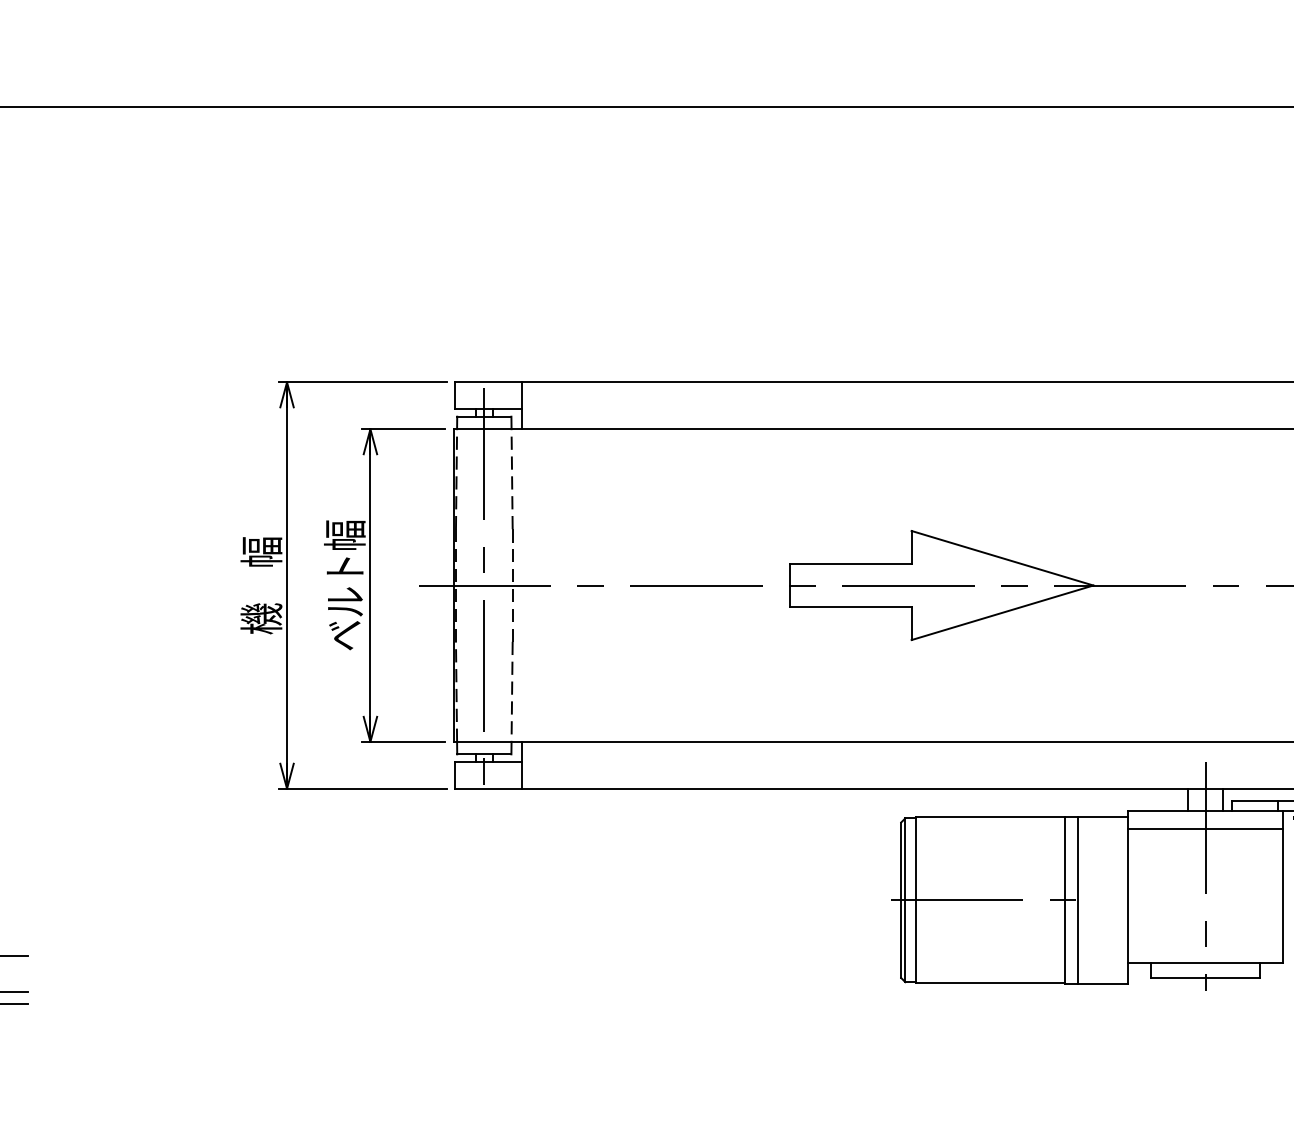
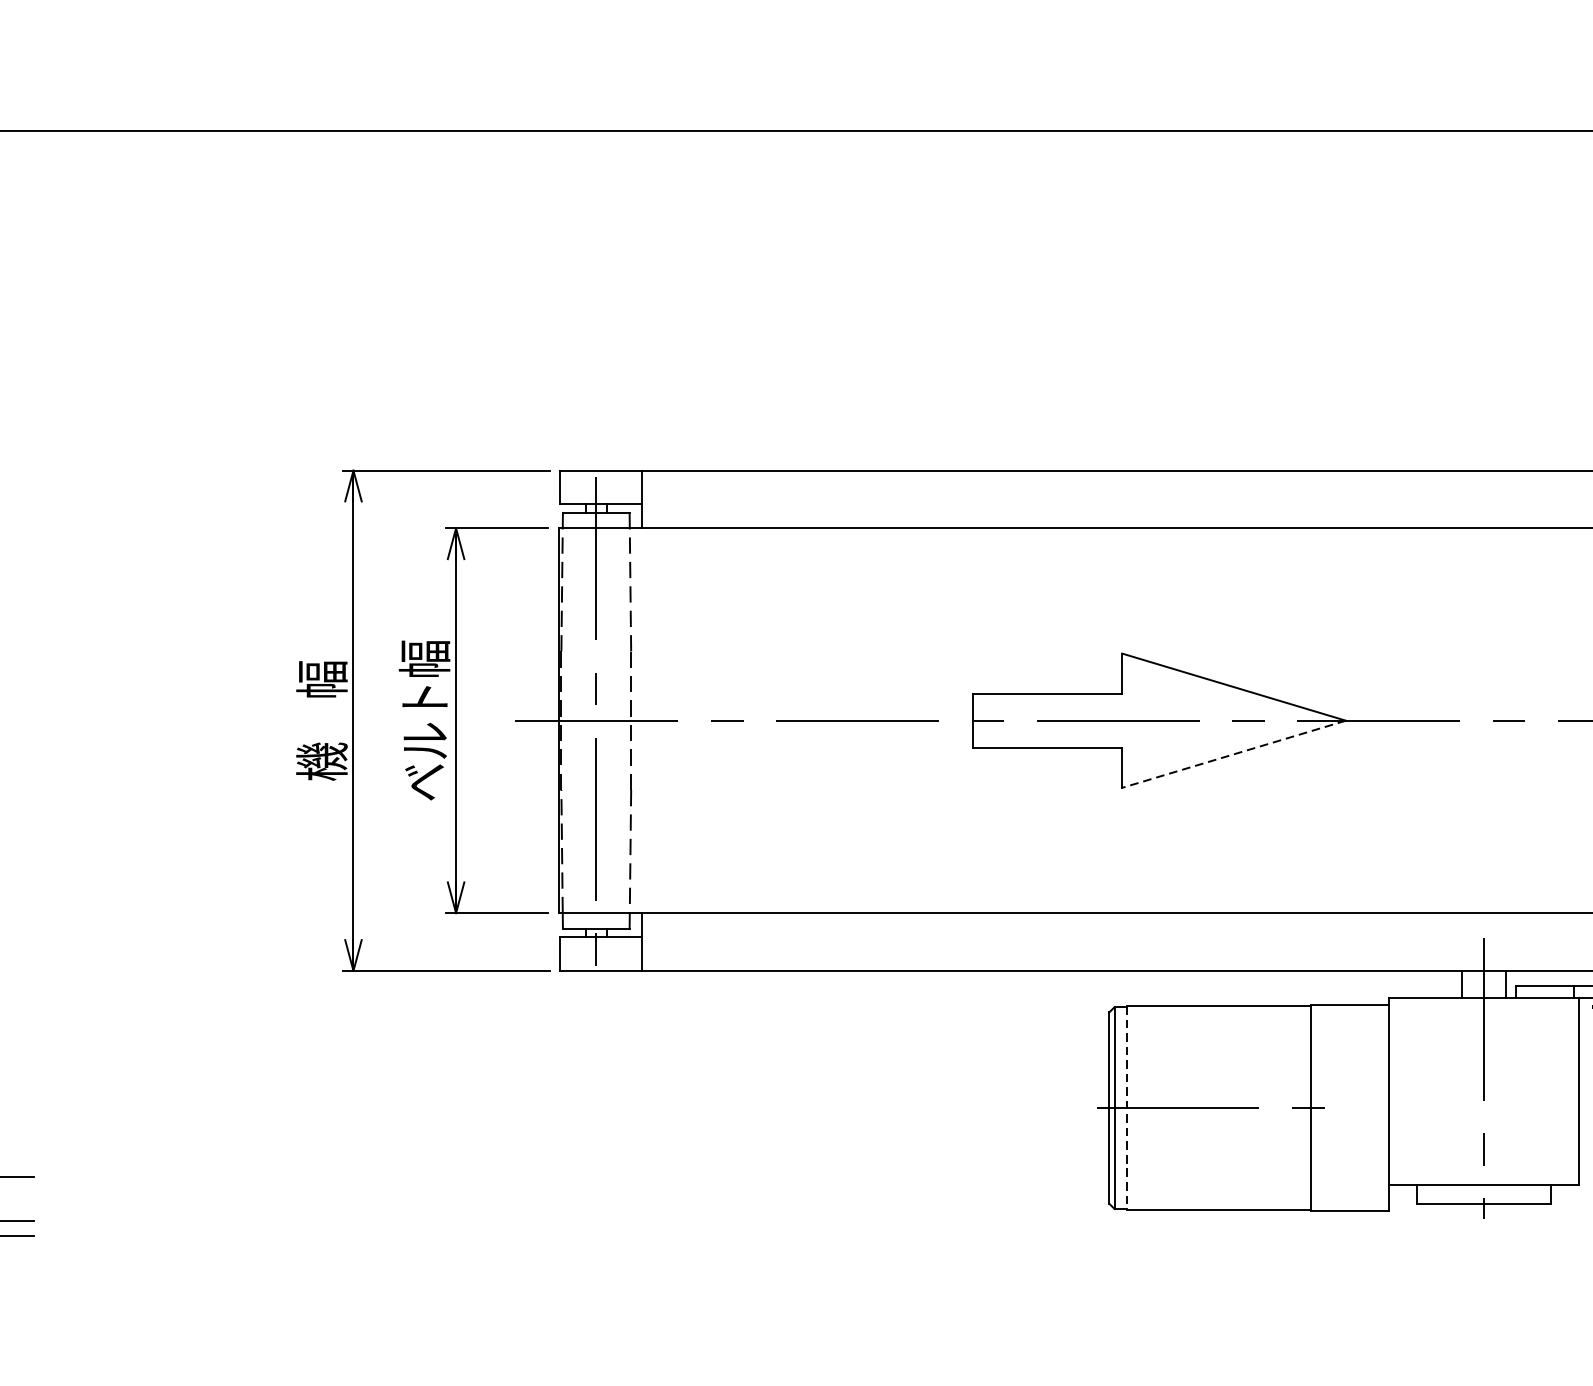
line: (1002, 612) -> (1234, 753), solid -> dashed
line: (1205, 829) -> (1483, 1021), removed
line: (1078, 899) -> (1327, 1107), removed
line: (915, 900) -> (1126, 1108), solid -> dashed

